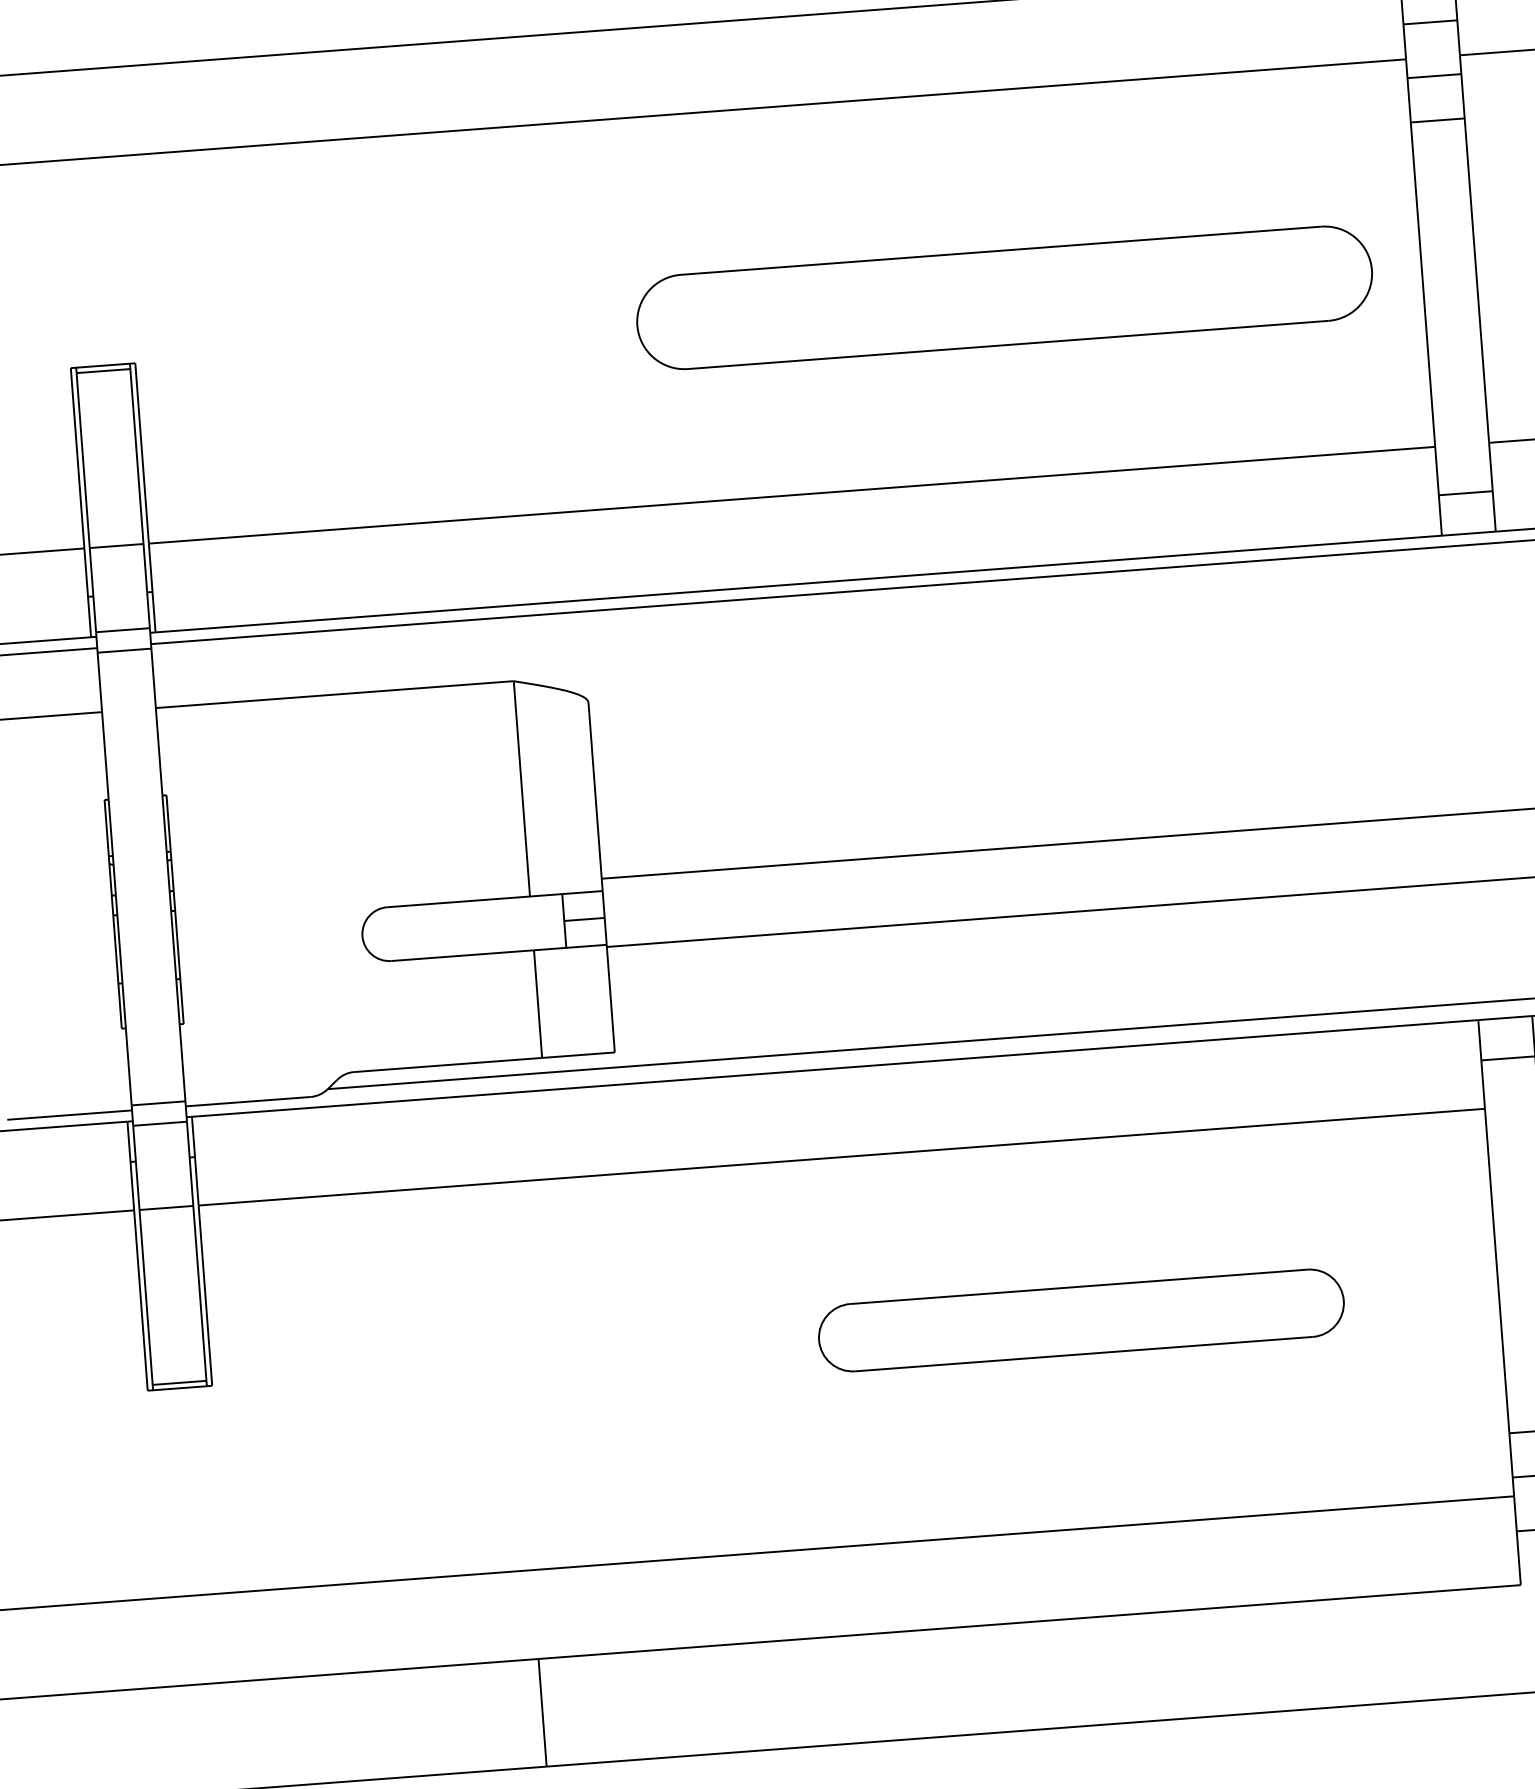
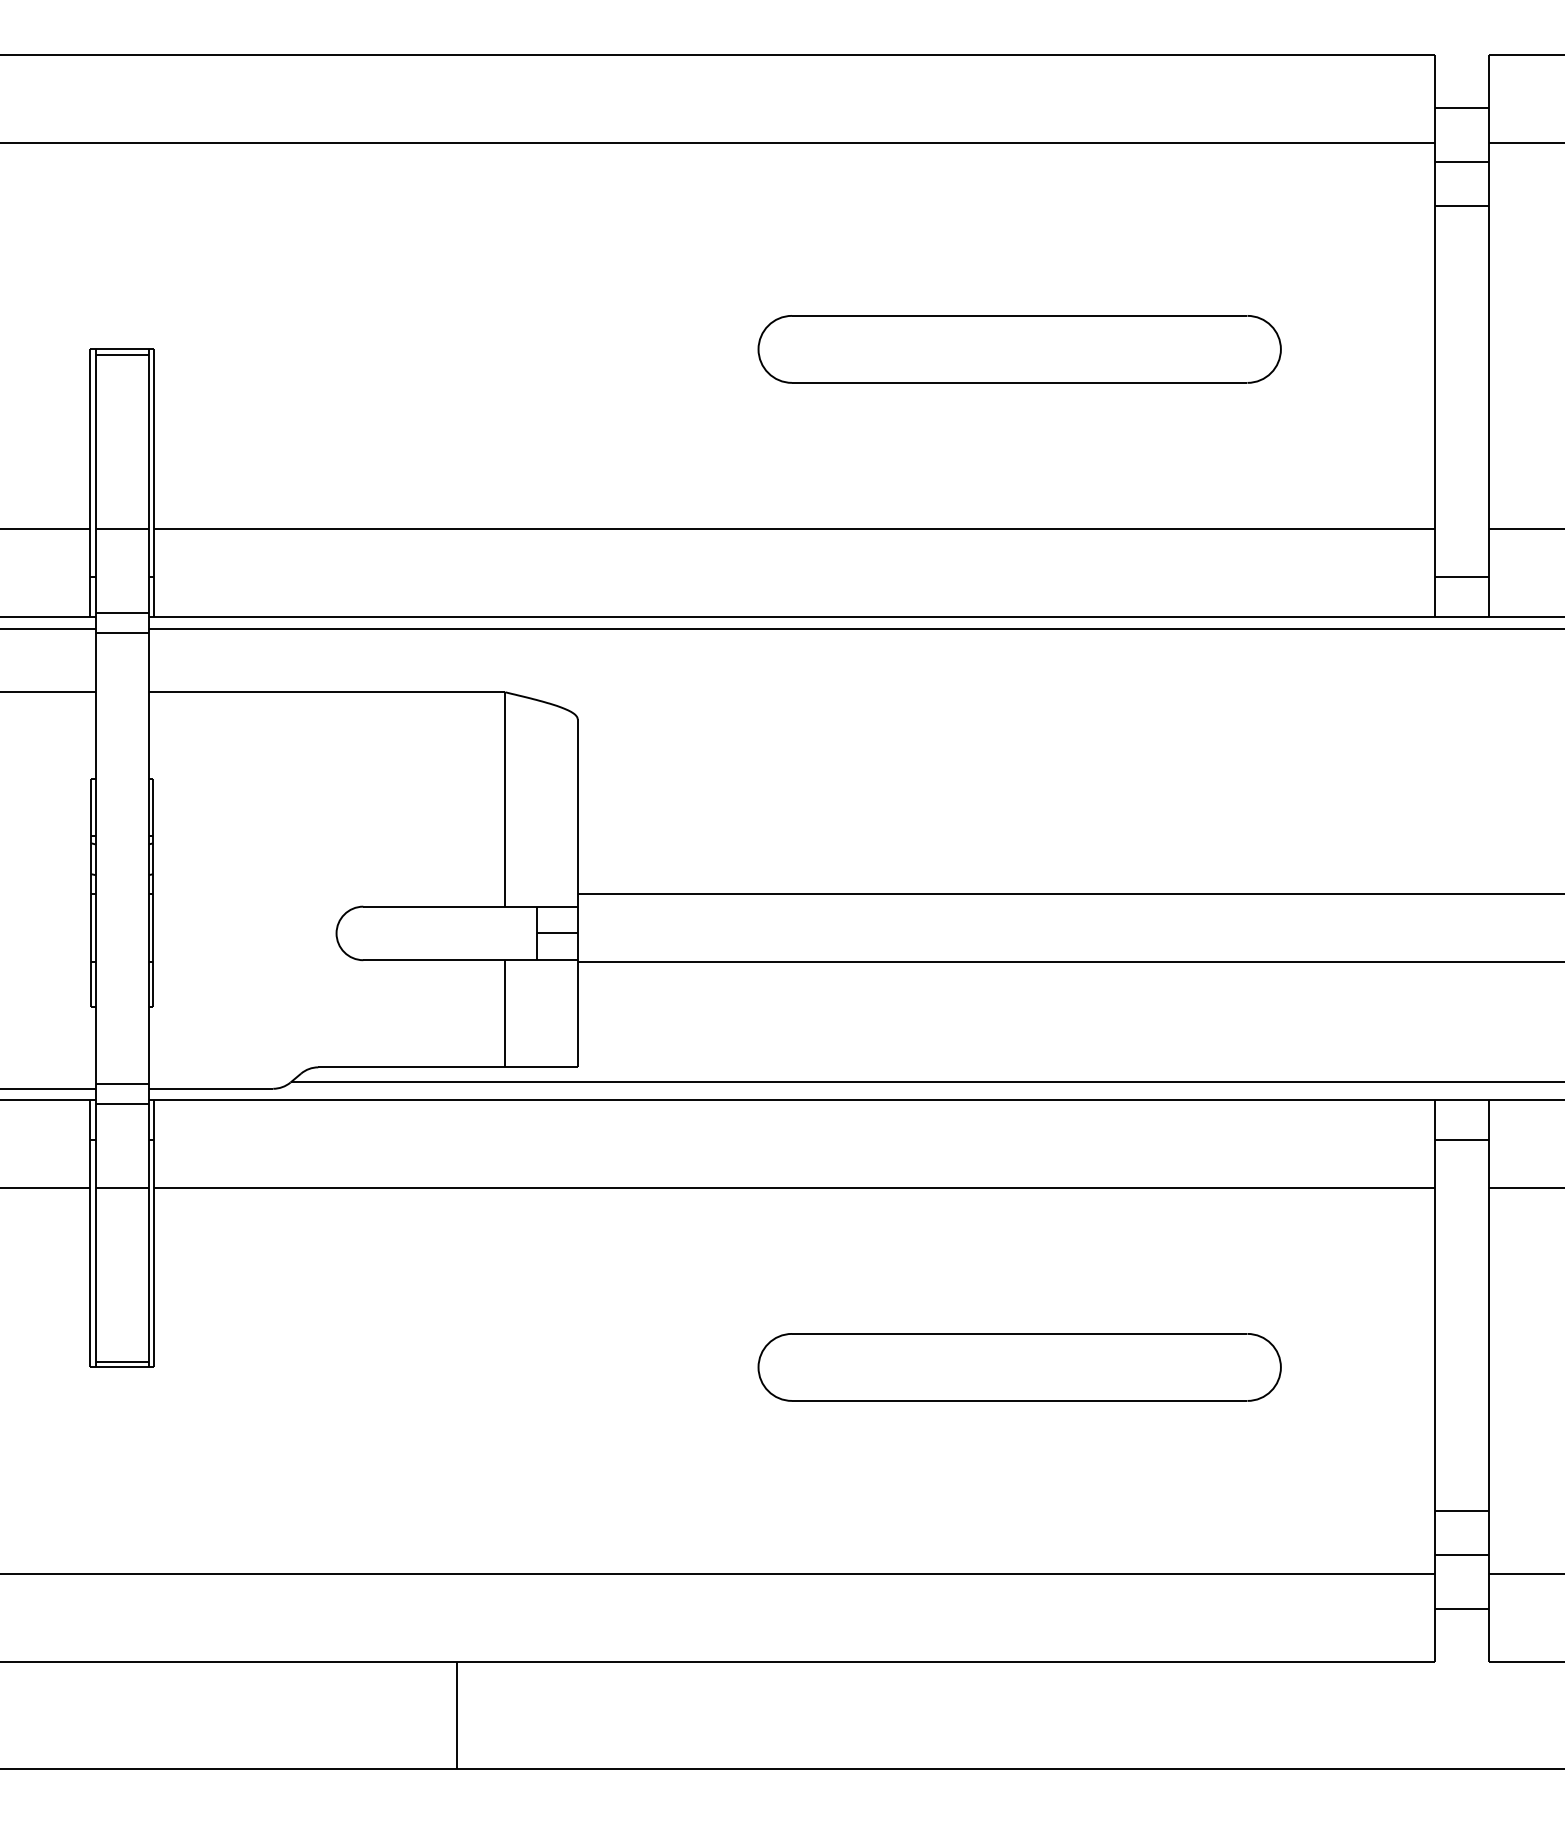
part: (1004, 298) -> (1019, 349), size x0.71

